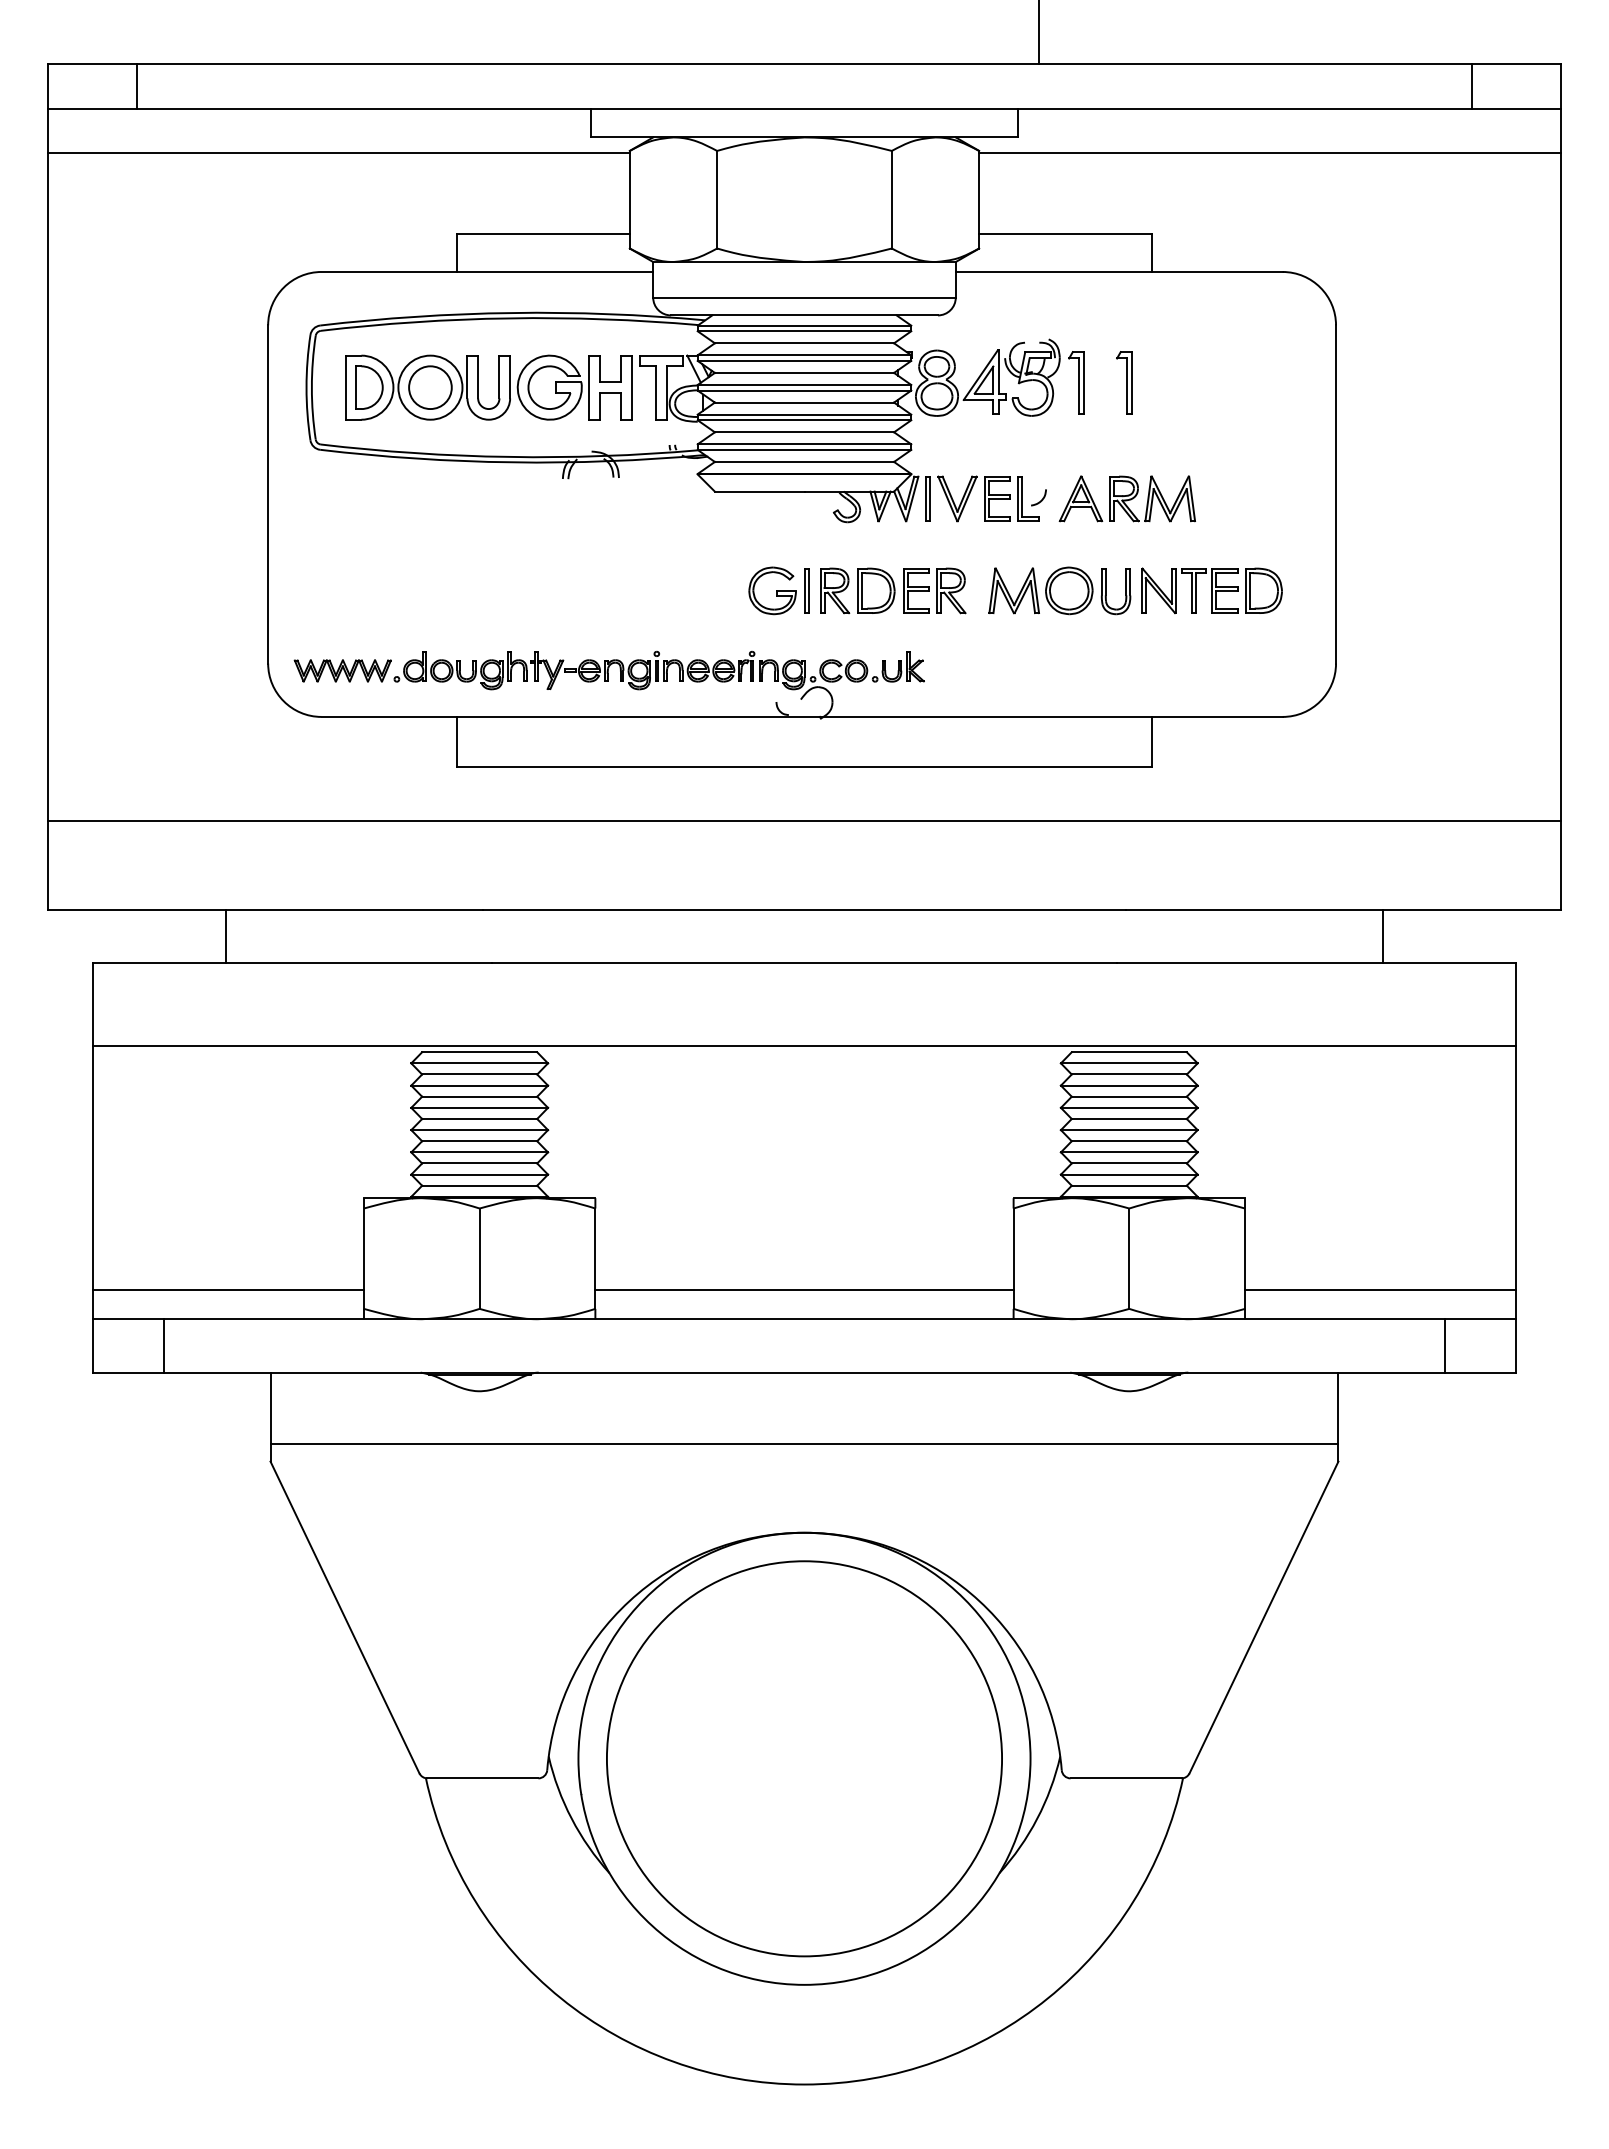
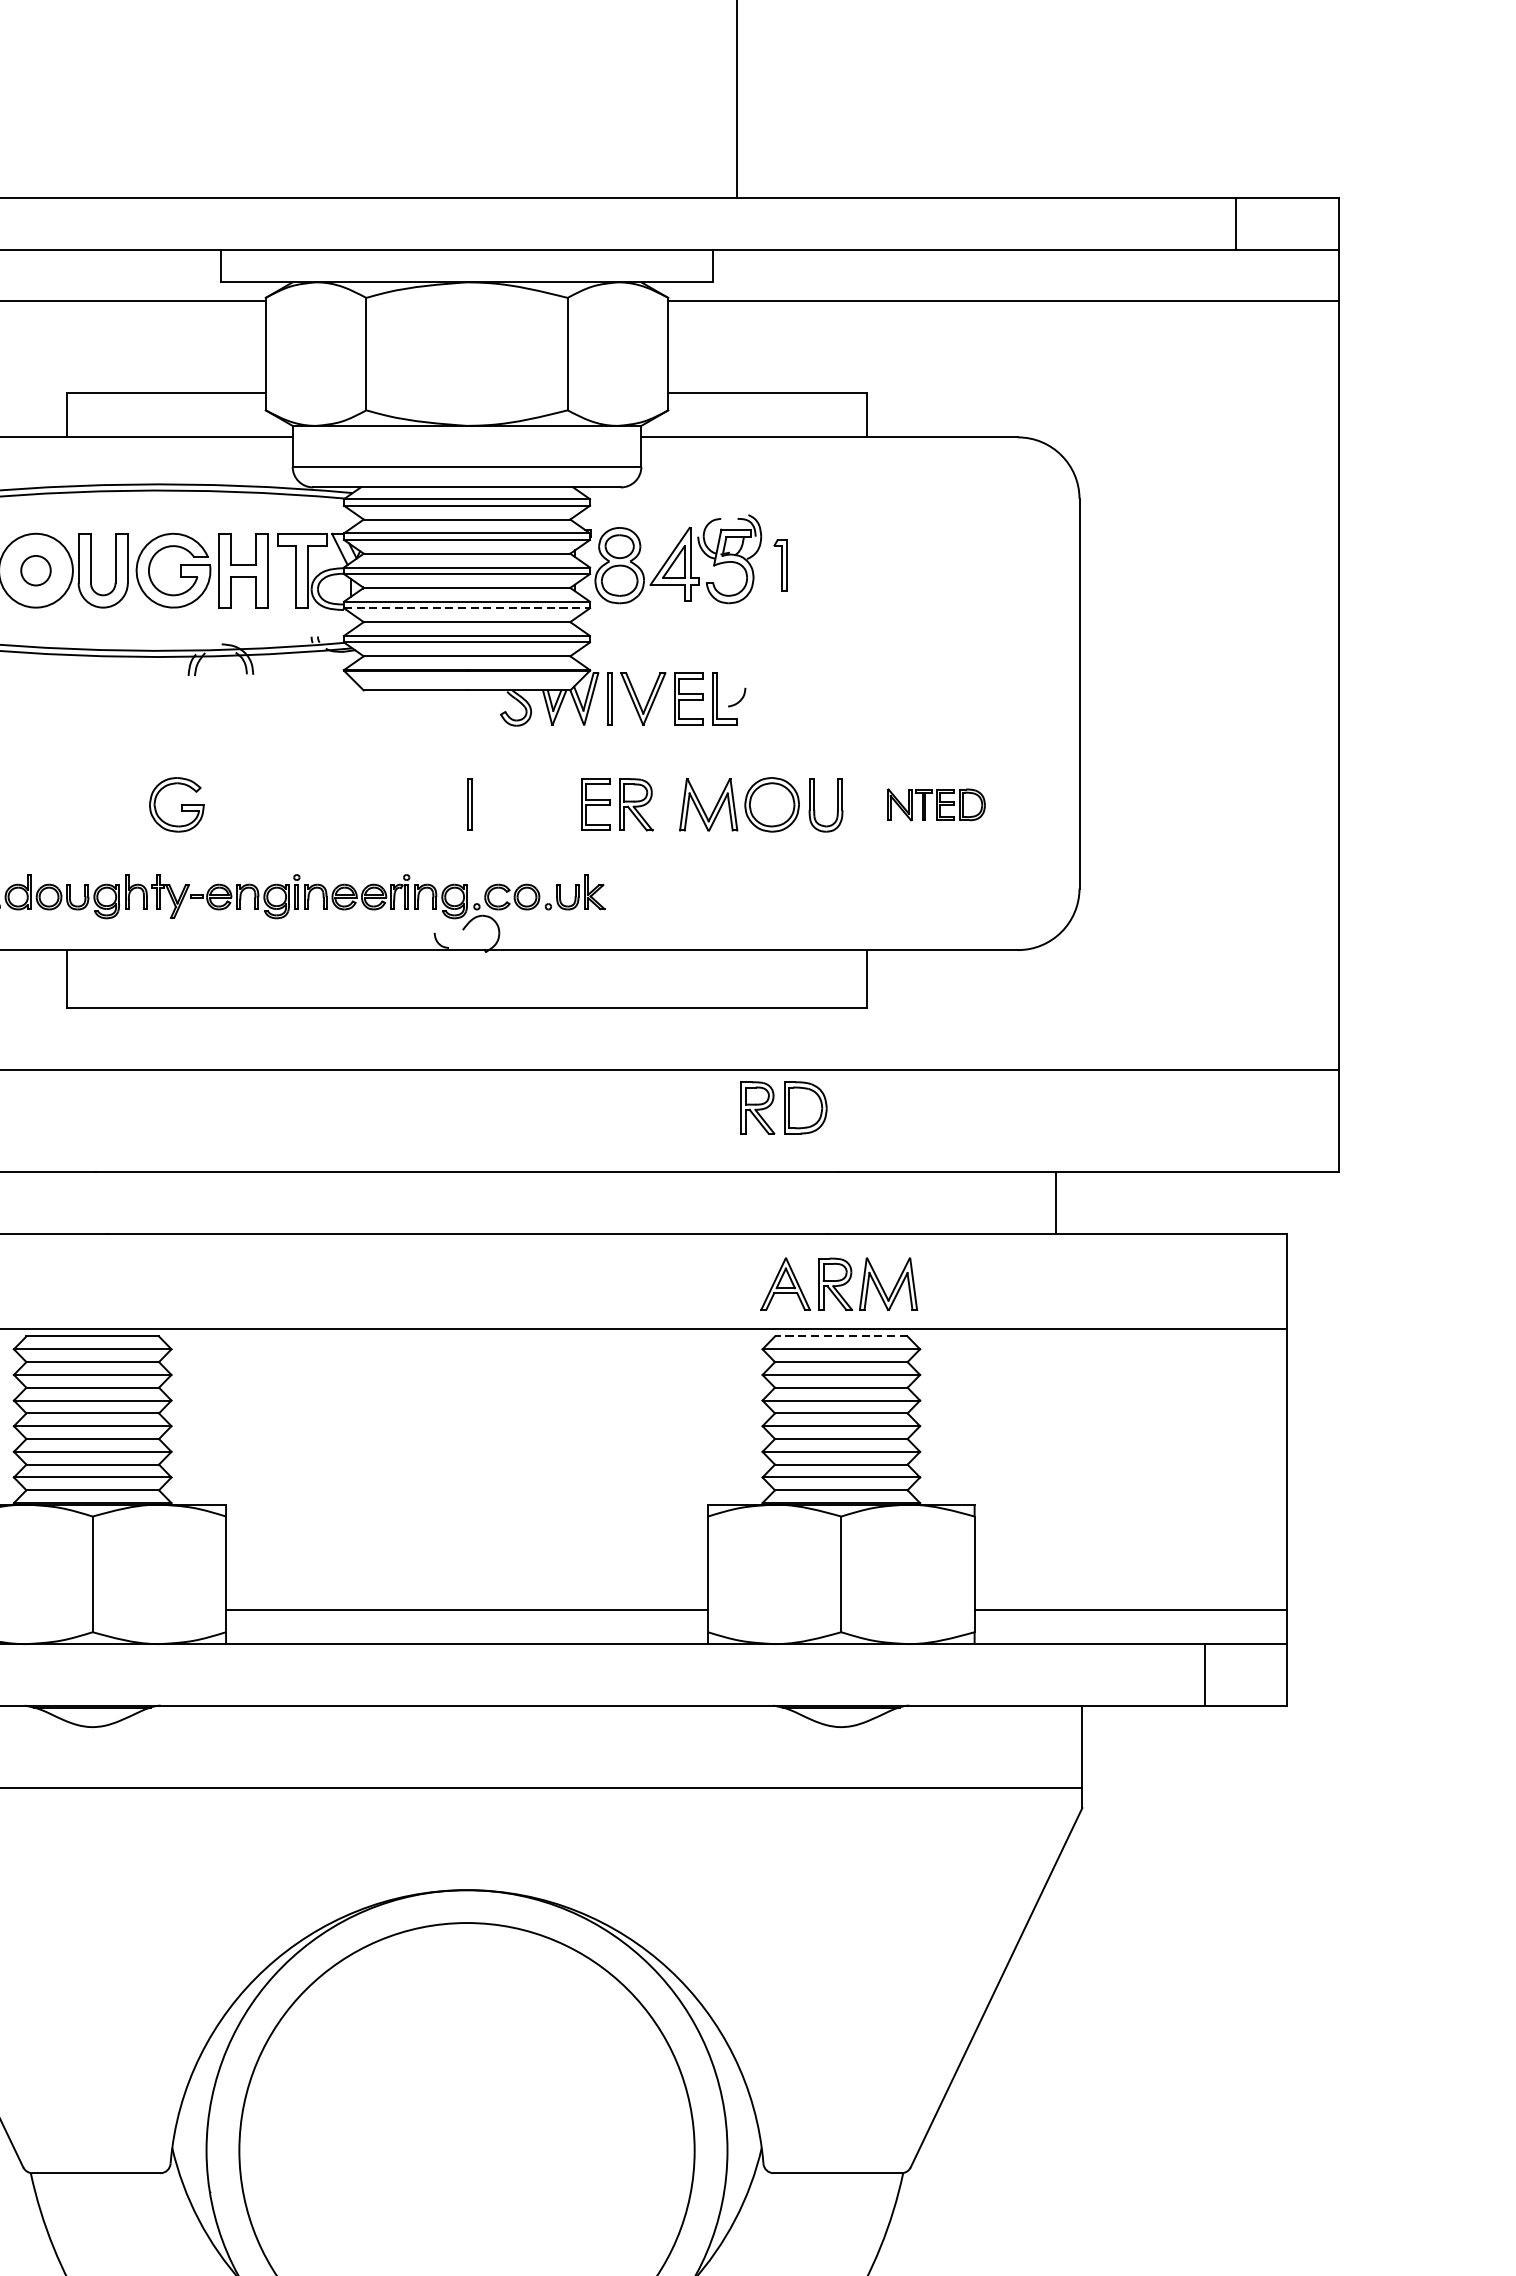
part: (1076, 382) -> (780, 564), size x0.7
part: (1124, 382) -> (835, 564), removed
circle: (430, 387) -> (36, 570), size x0.6
line: (804, 420) -> (467, 608), solid -> dashed
part: (1126, 498) -> (838, 1283), moved
part: (772, 590) -> (176, 804), moved
part: (857, 590) -> (783, 1107), moved
part: (1211, 590) -> (936, 804), size x0.6
line: (1382, 936) -> (1055, 1203), moved
line: (1129, 1052) -> (841, 1336), solid -> dashed

